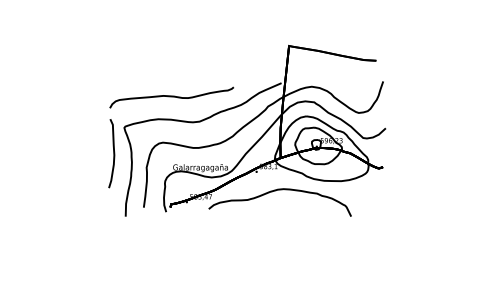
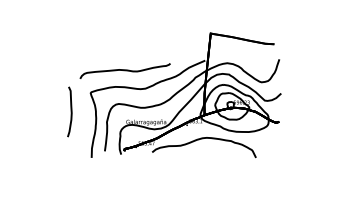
curve: (113, 153) -> (71, 111), moved

